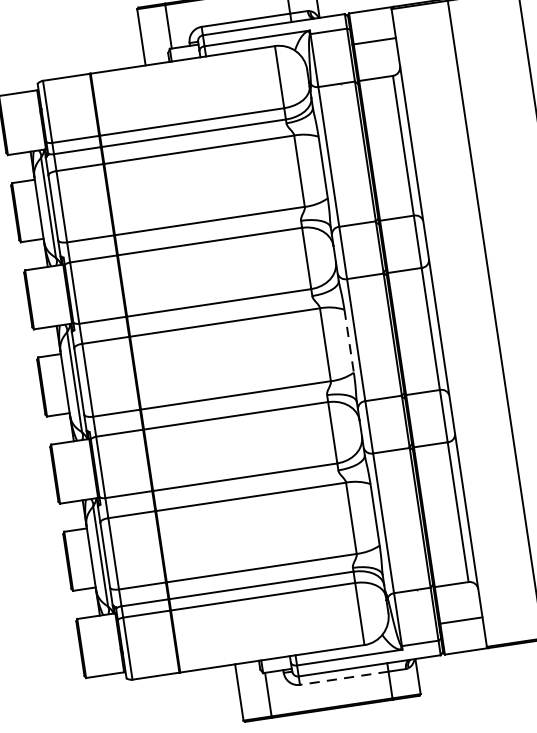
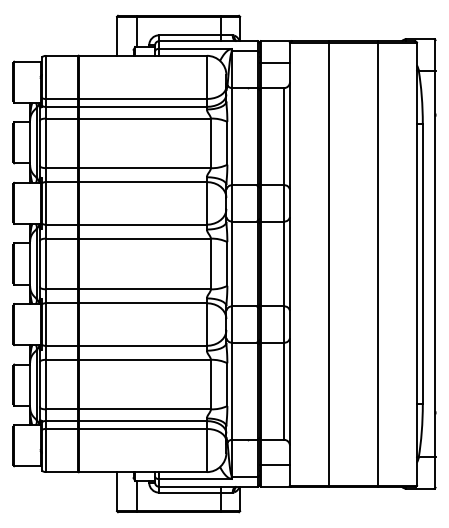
line: (349, 340) -> (227, 263), dashed -> solid
line: (343, 678) -> (189, 492), dashed -> solid

